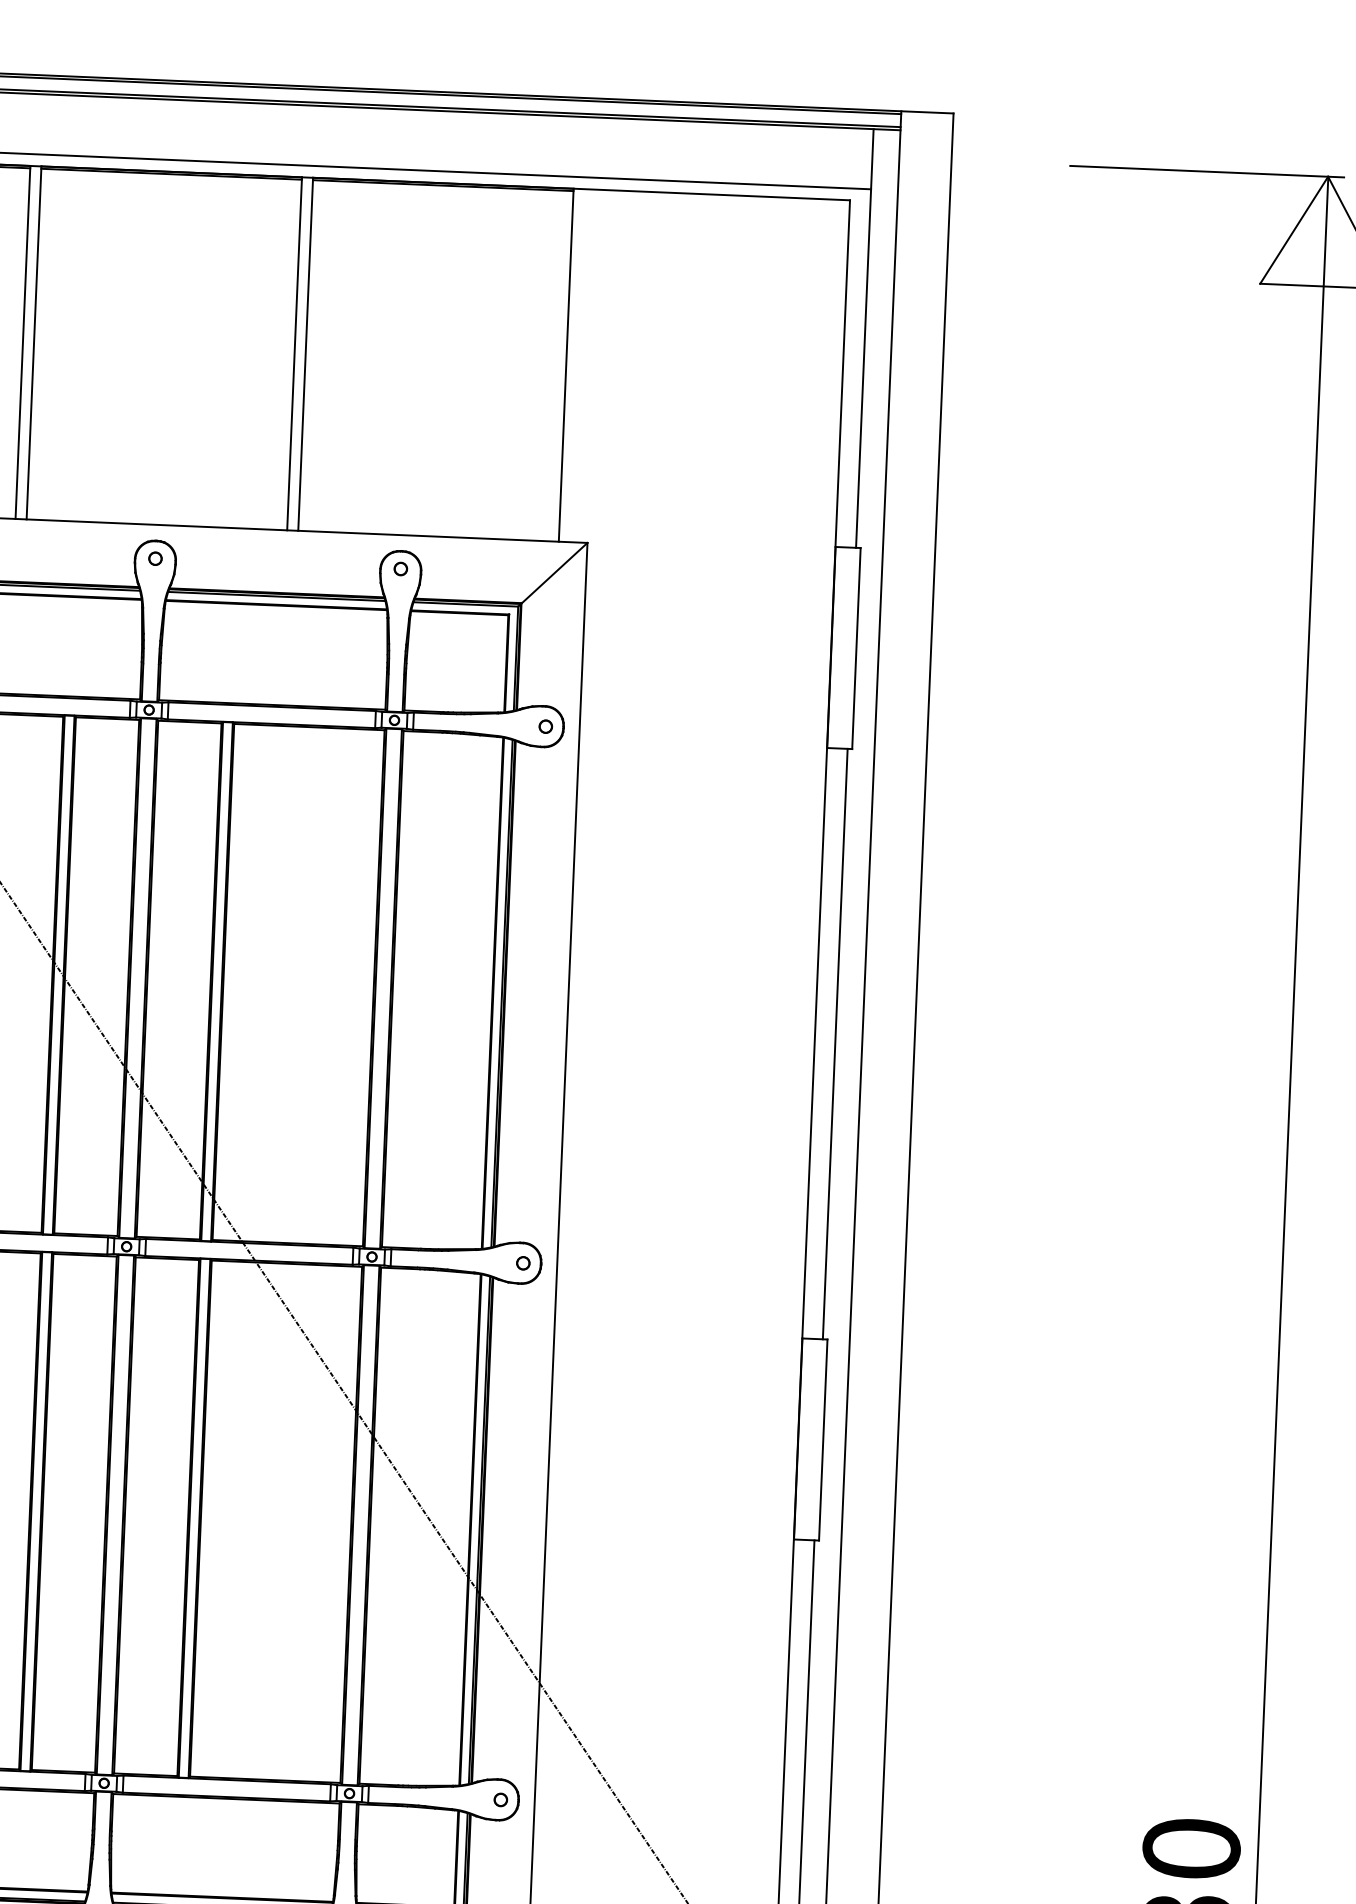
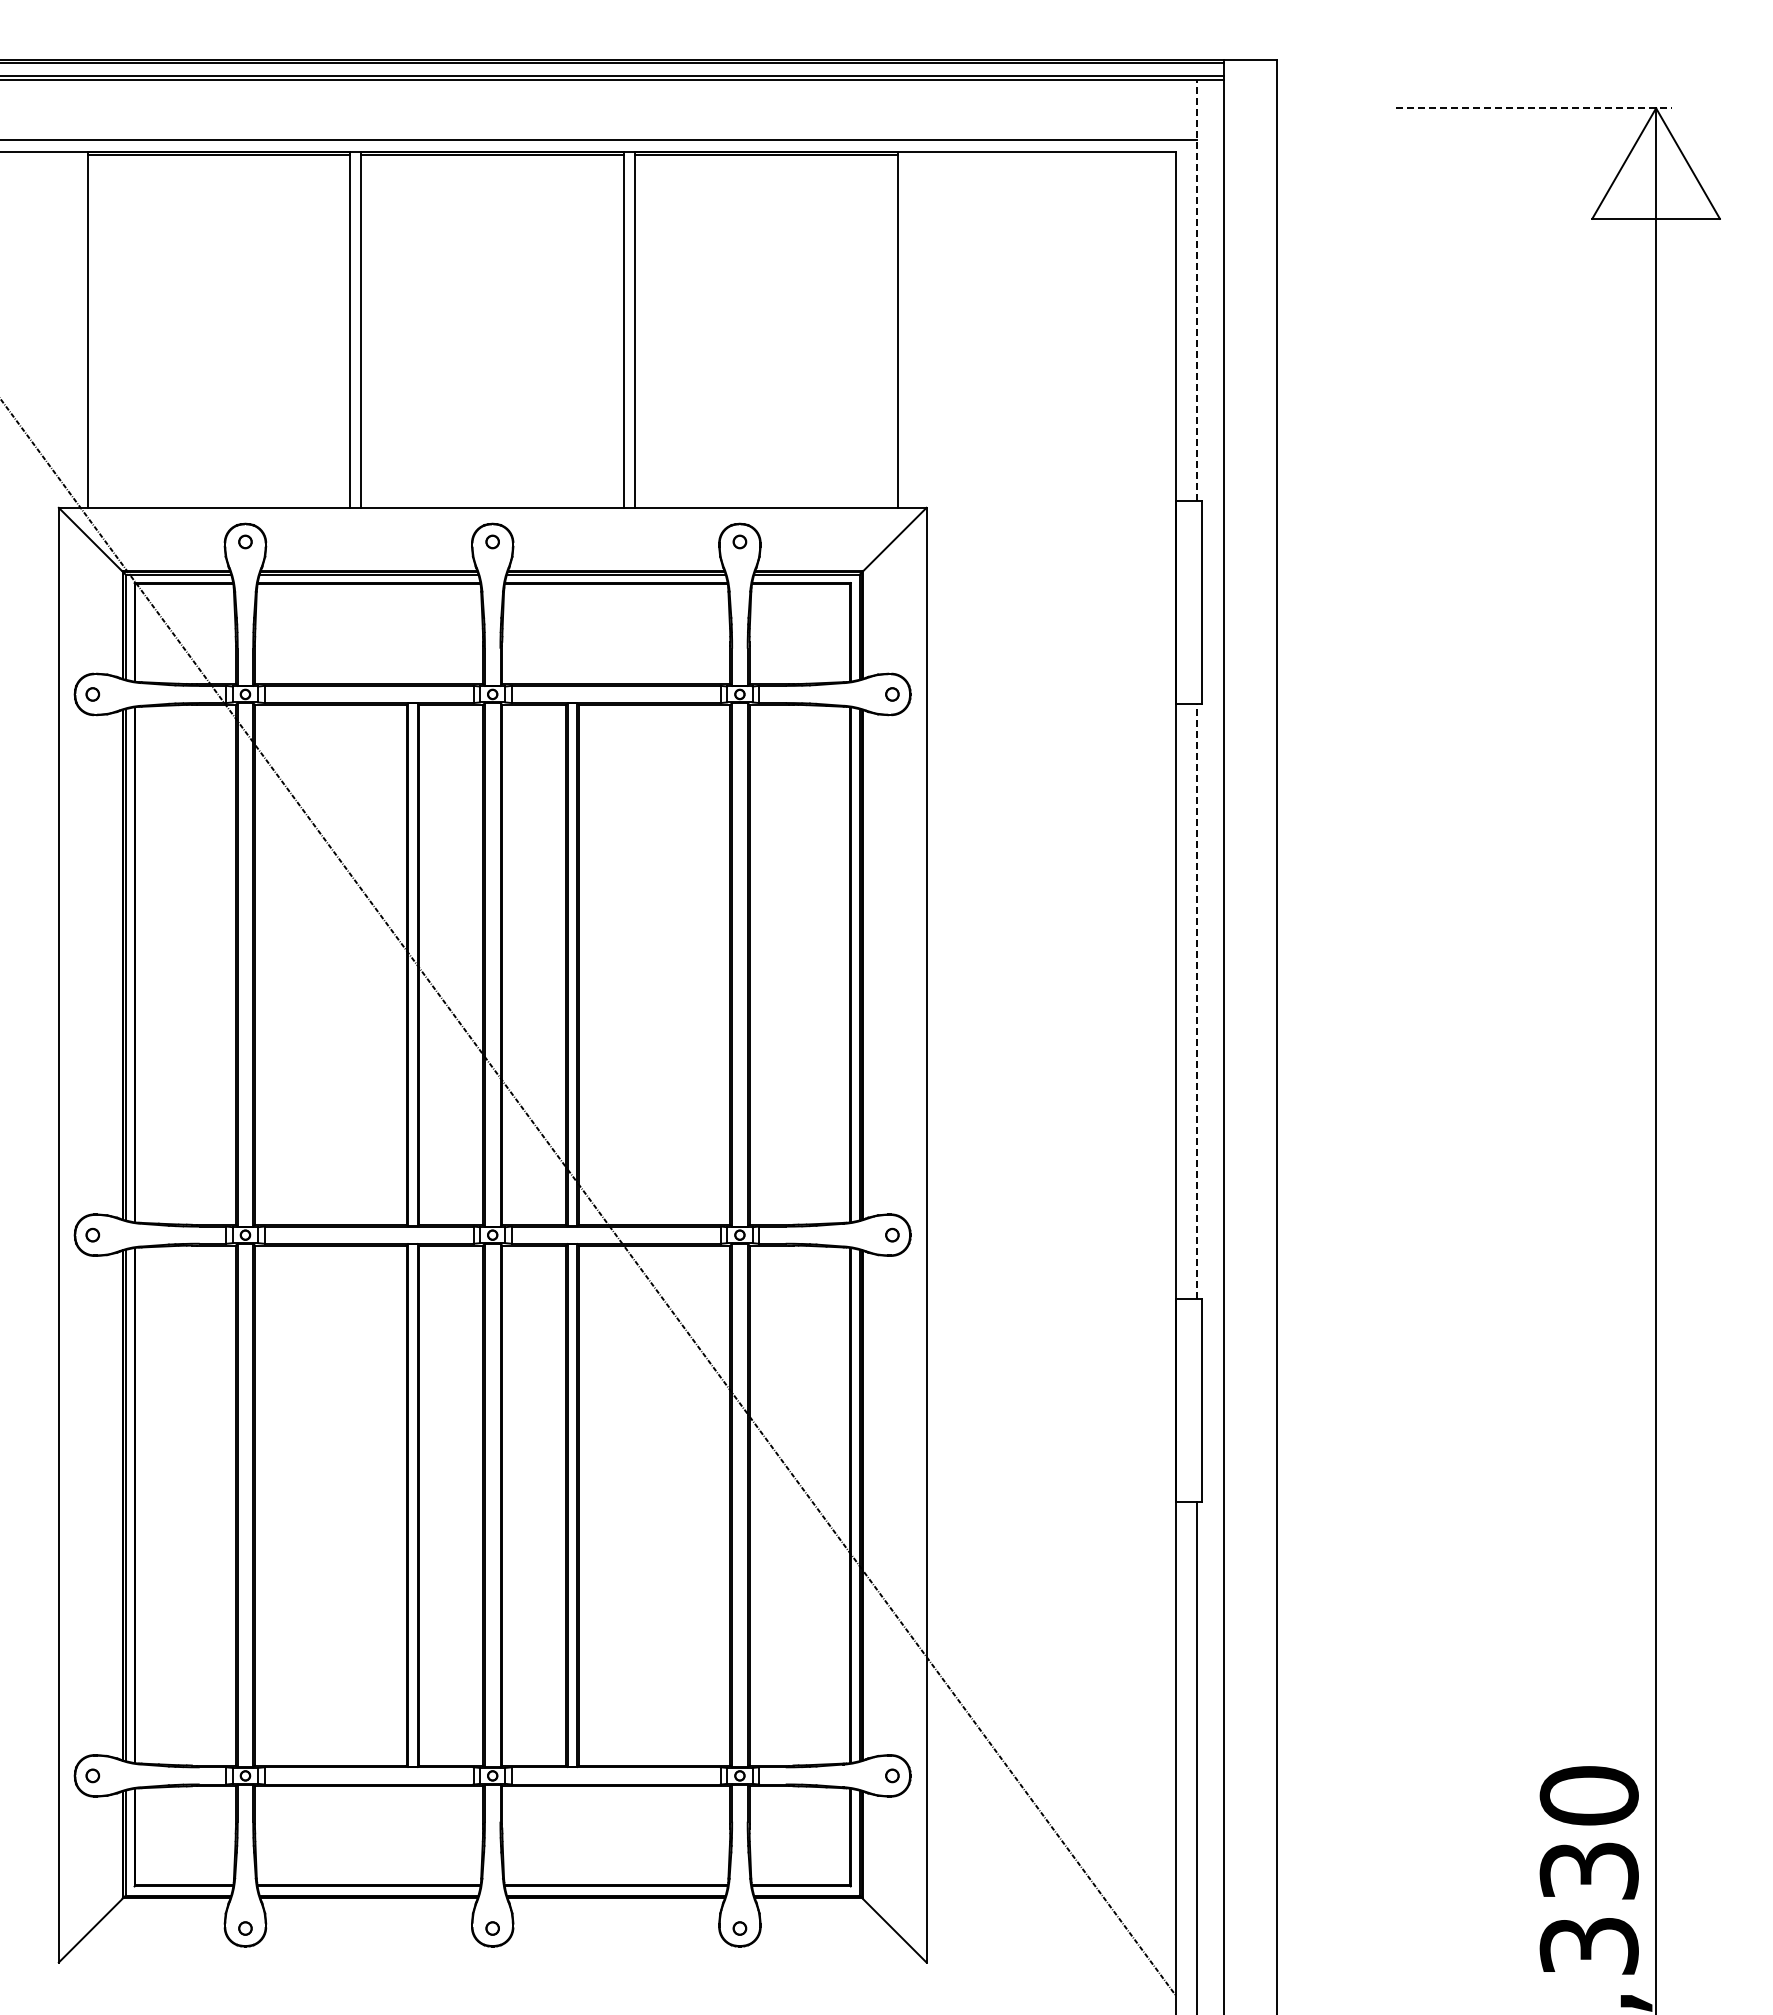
line: (1207, 171) -> (1534, 108), solid -> dashed
line: (864, 338) -> (1196, 290), solid -> dashed
line: (834, 1044) -> (1196, 1001), solid -> dashed

